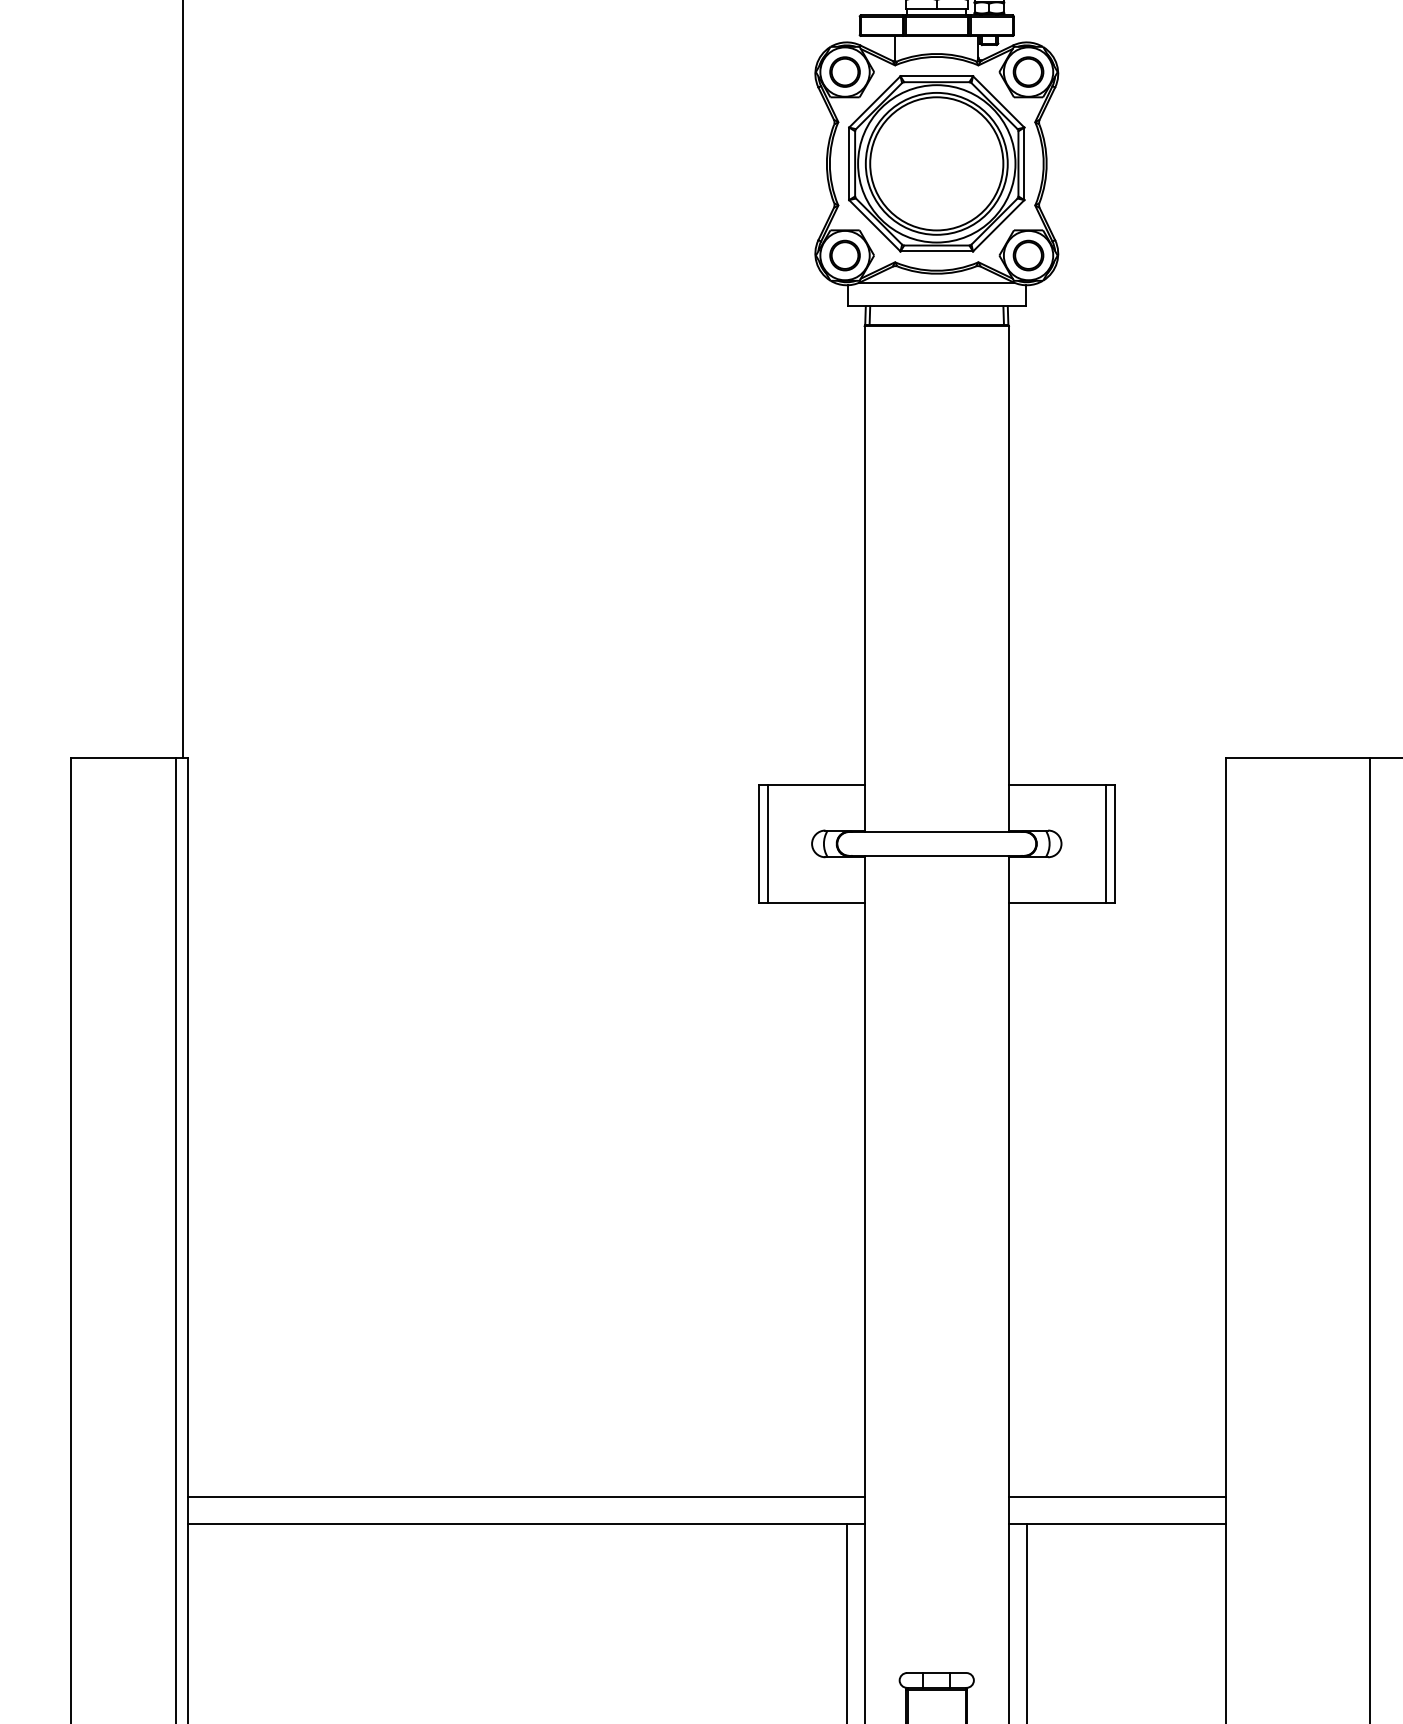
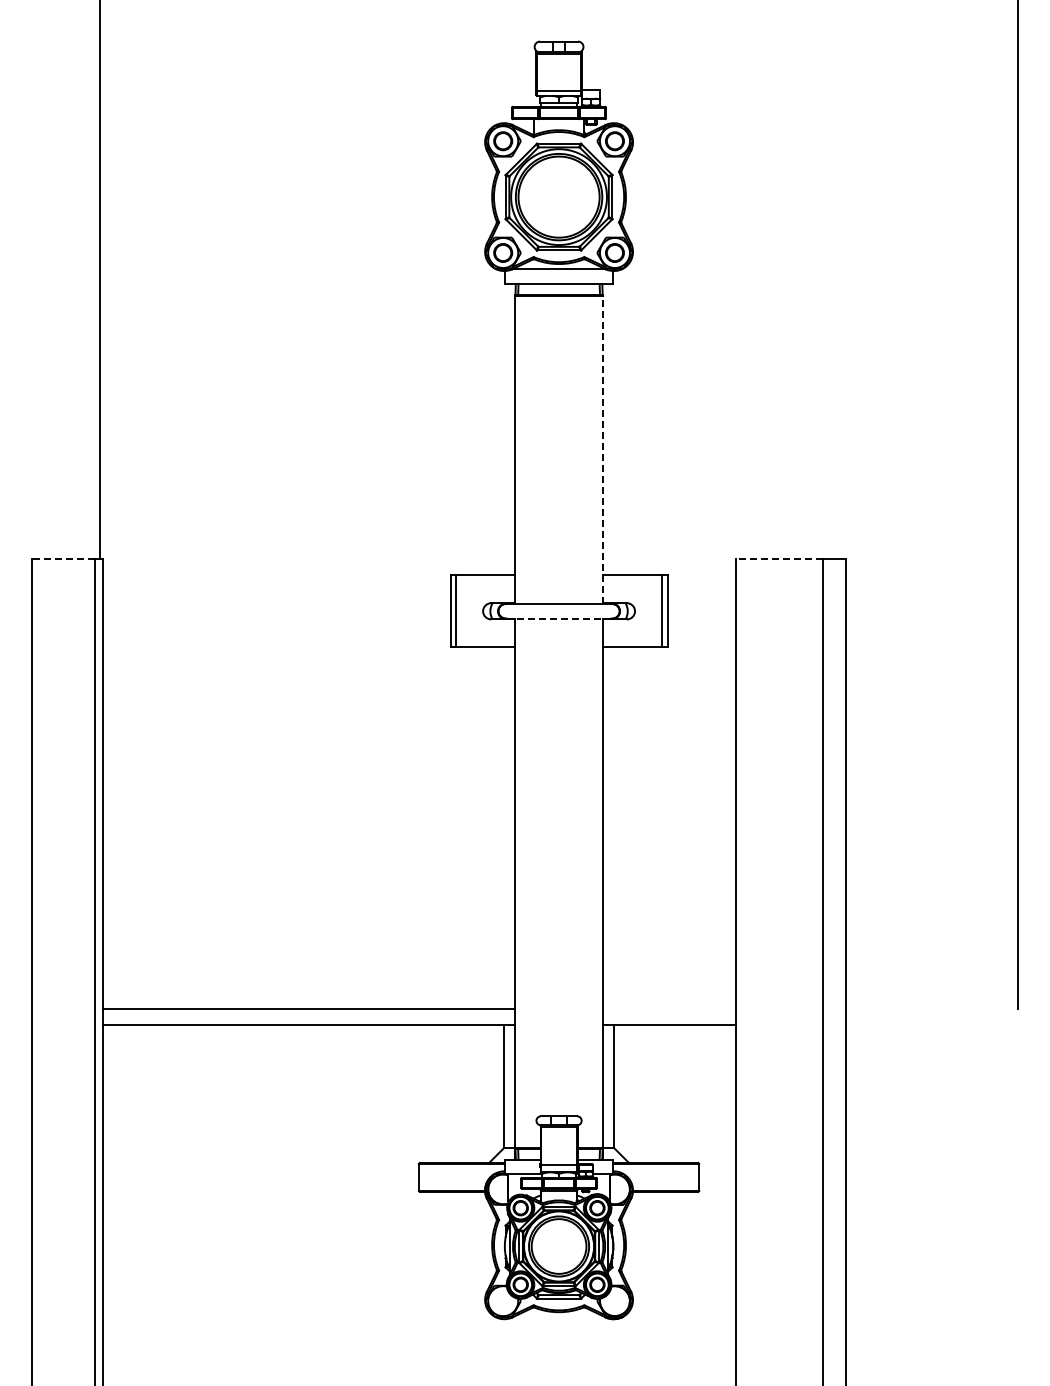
line: (1009, 578) -> (603, 449), solid -> dashed
line: (123, 757) -> (63, 558), solid -> dashed
line: (1298, 757) -> (779, 558), solid -> dashed
line: (937, 855) -> (559, 618), solid -> dashed
line: (1118, 1497) -> (669, 1009), removed

